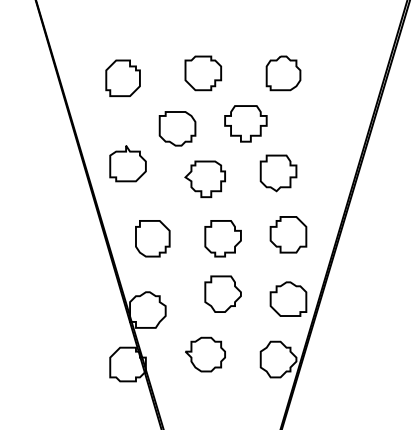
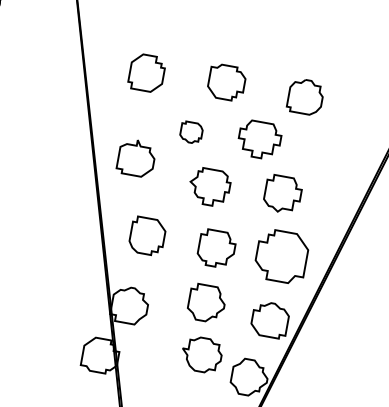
part: (177, 128) -> (191, 132), size x0.6
part: (288, 234) -> (281, 256), size x1.4
part: (205, 354) -> (201, 354), moved

